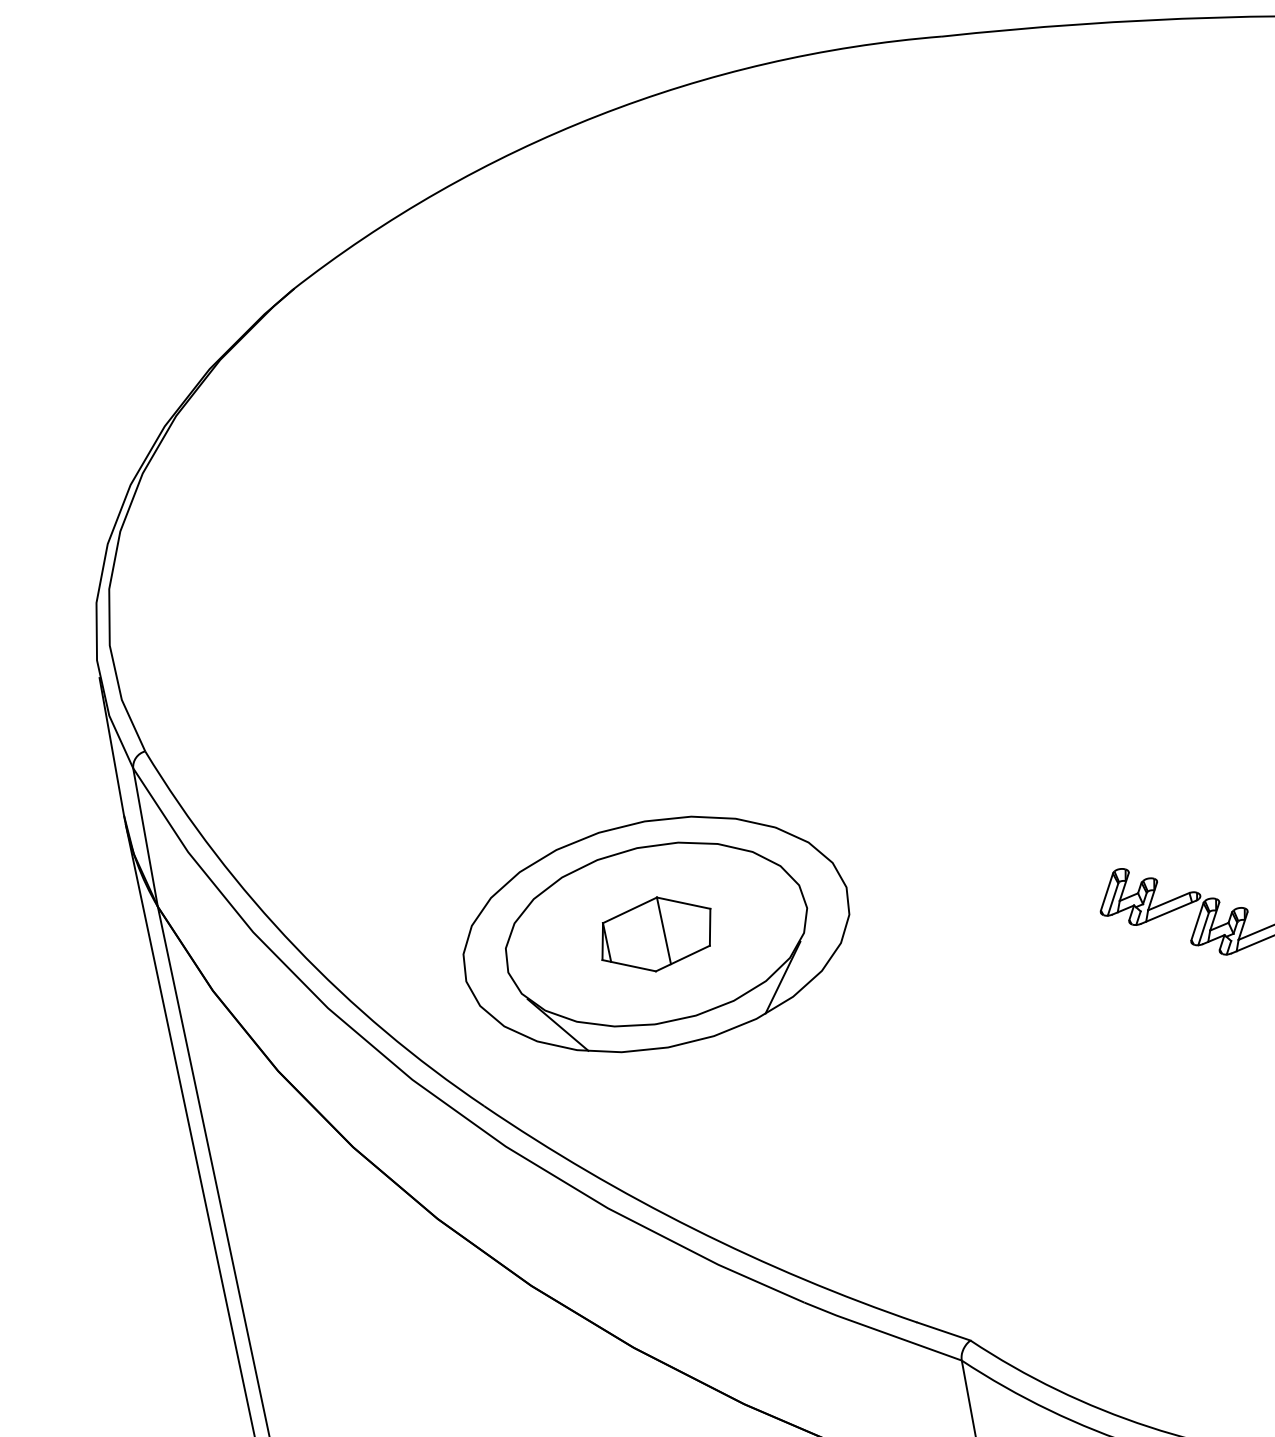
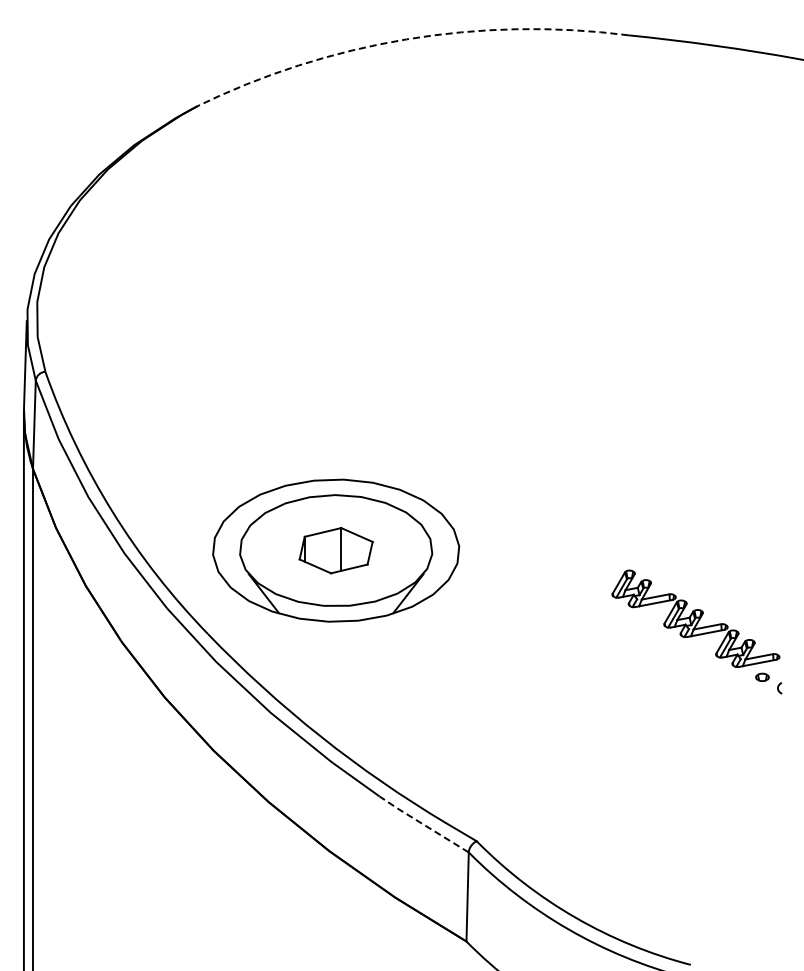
arc: (598, 115) -> (406, 39), solid -> dashed
line: (880, 1332) -> (422, 824), solid -> dashed

